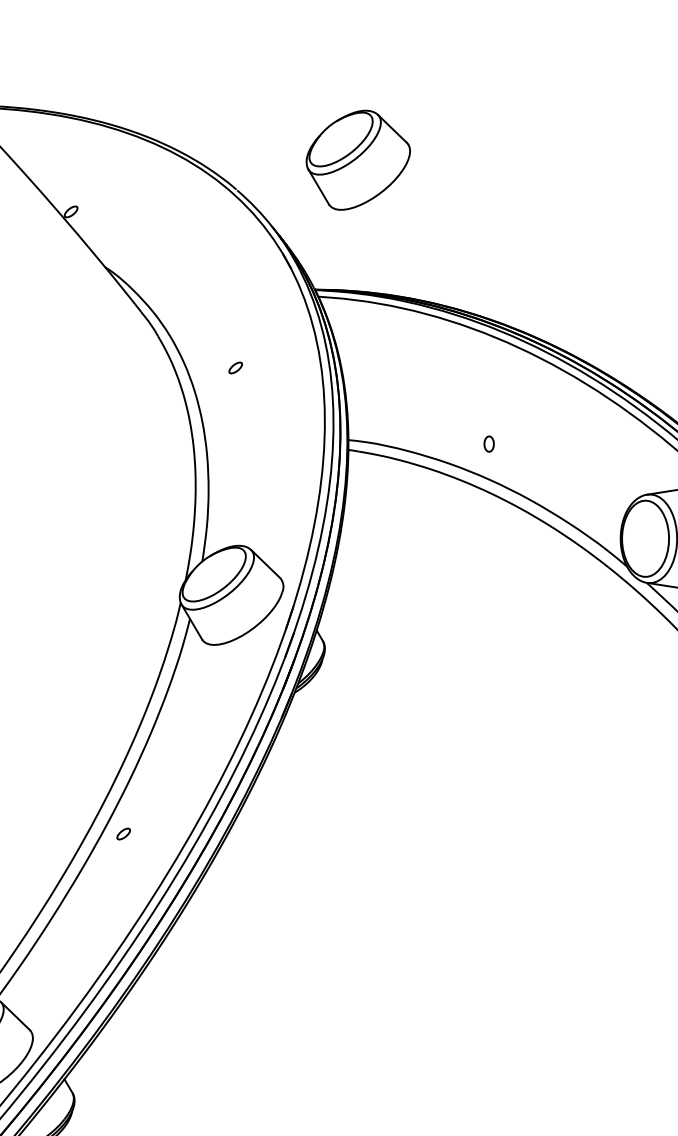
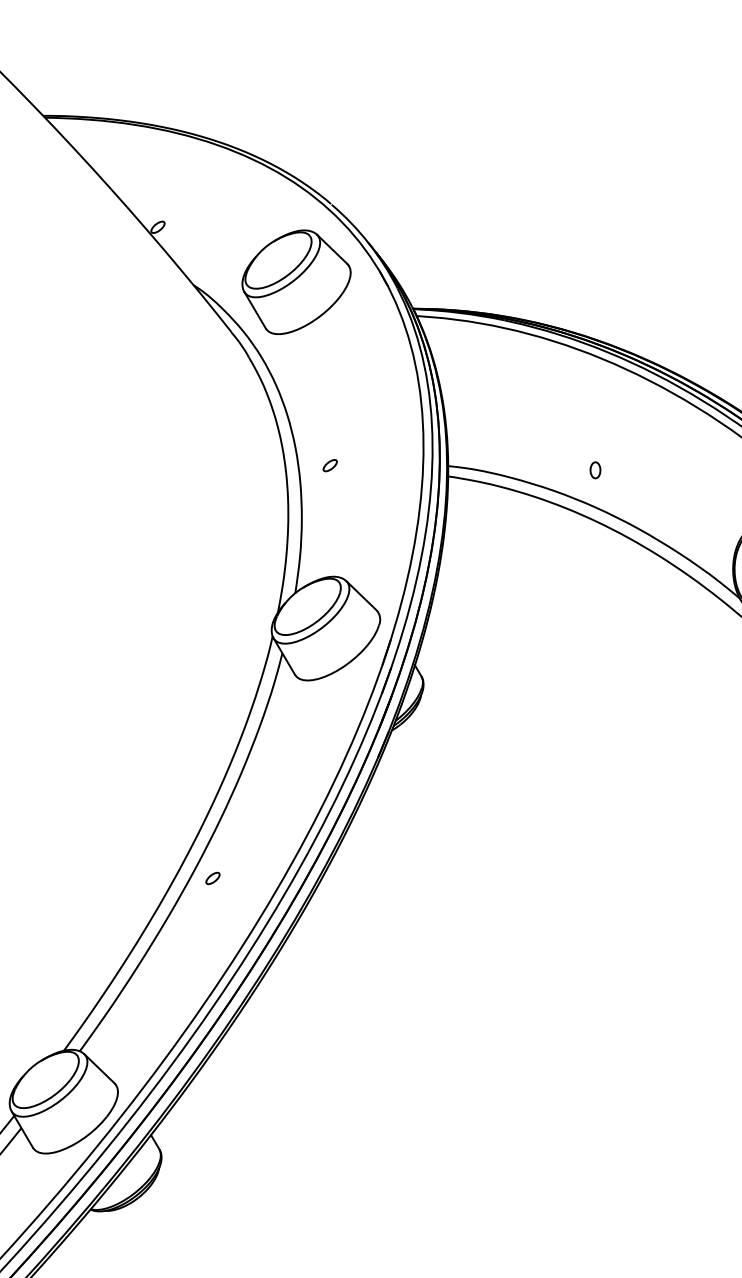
part: (358, 159) -> (296, 281), moved
part: (235, 367) -> (329, 465), moved

